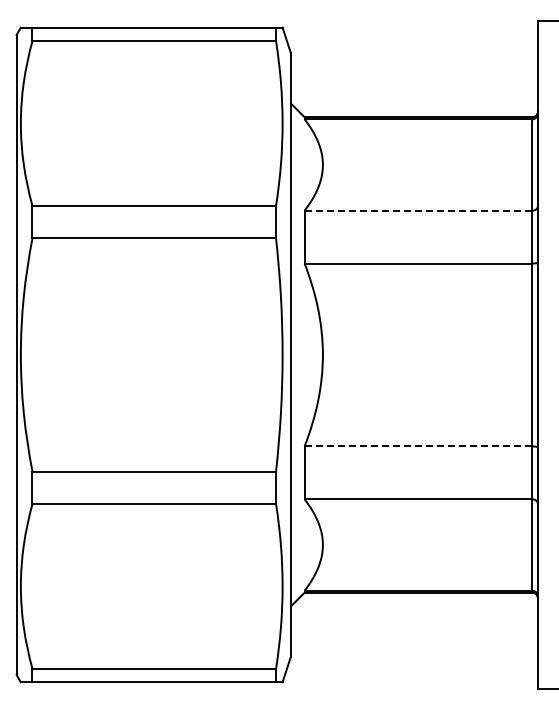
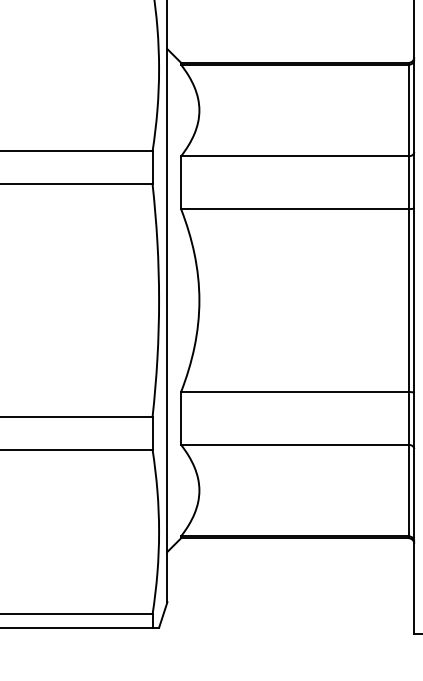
line: (418, 210) -> (294, 156), dashed -> solid
line: (418, 446) -> (294, 392), dashed -> solid

